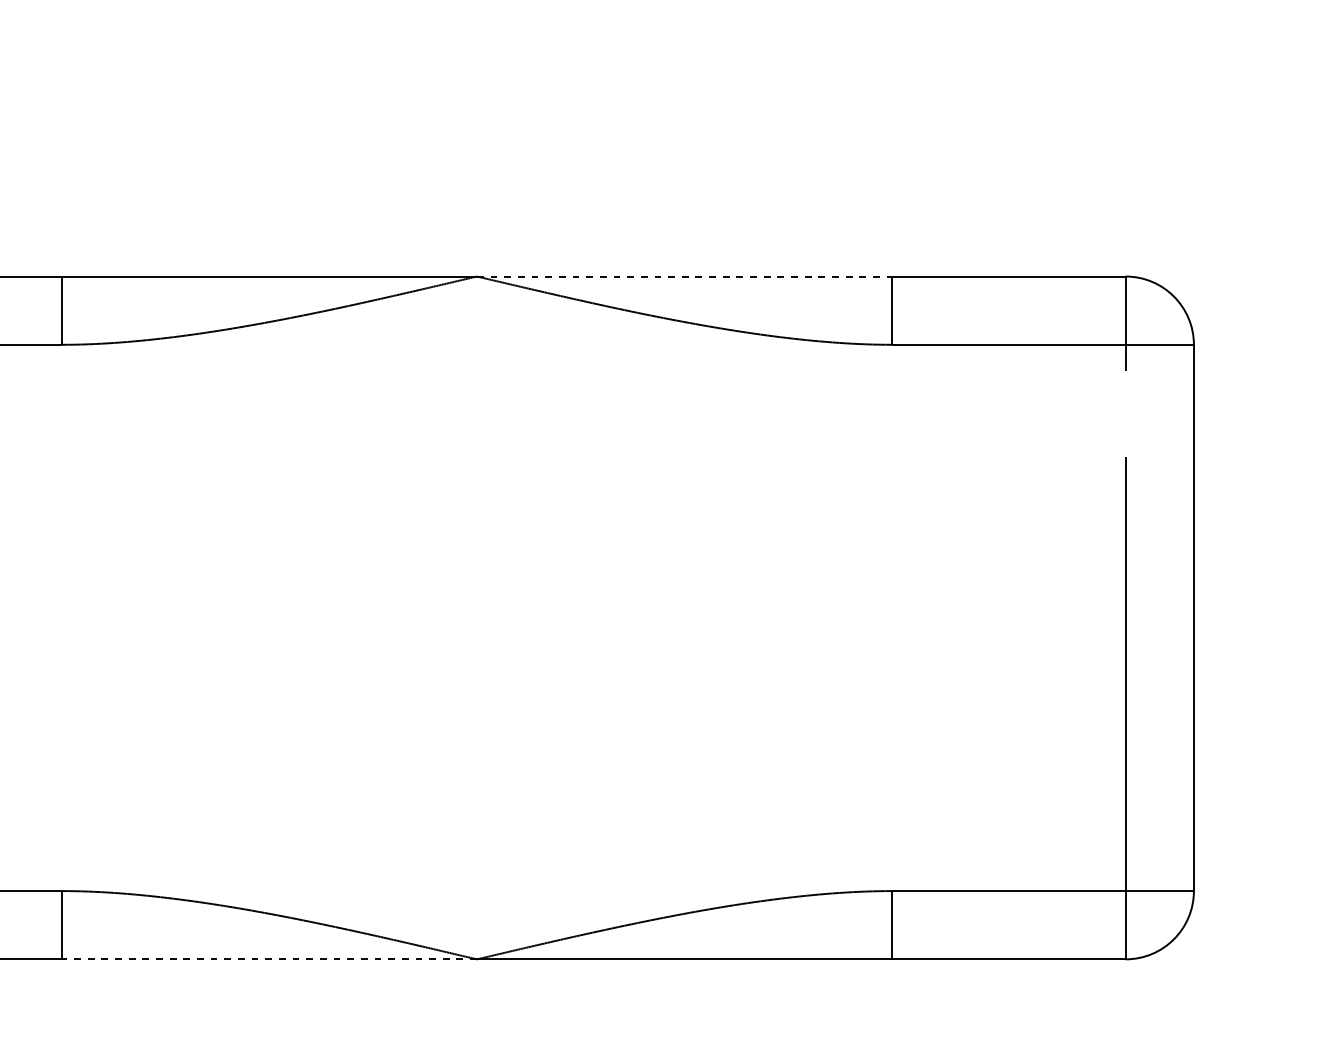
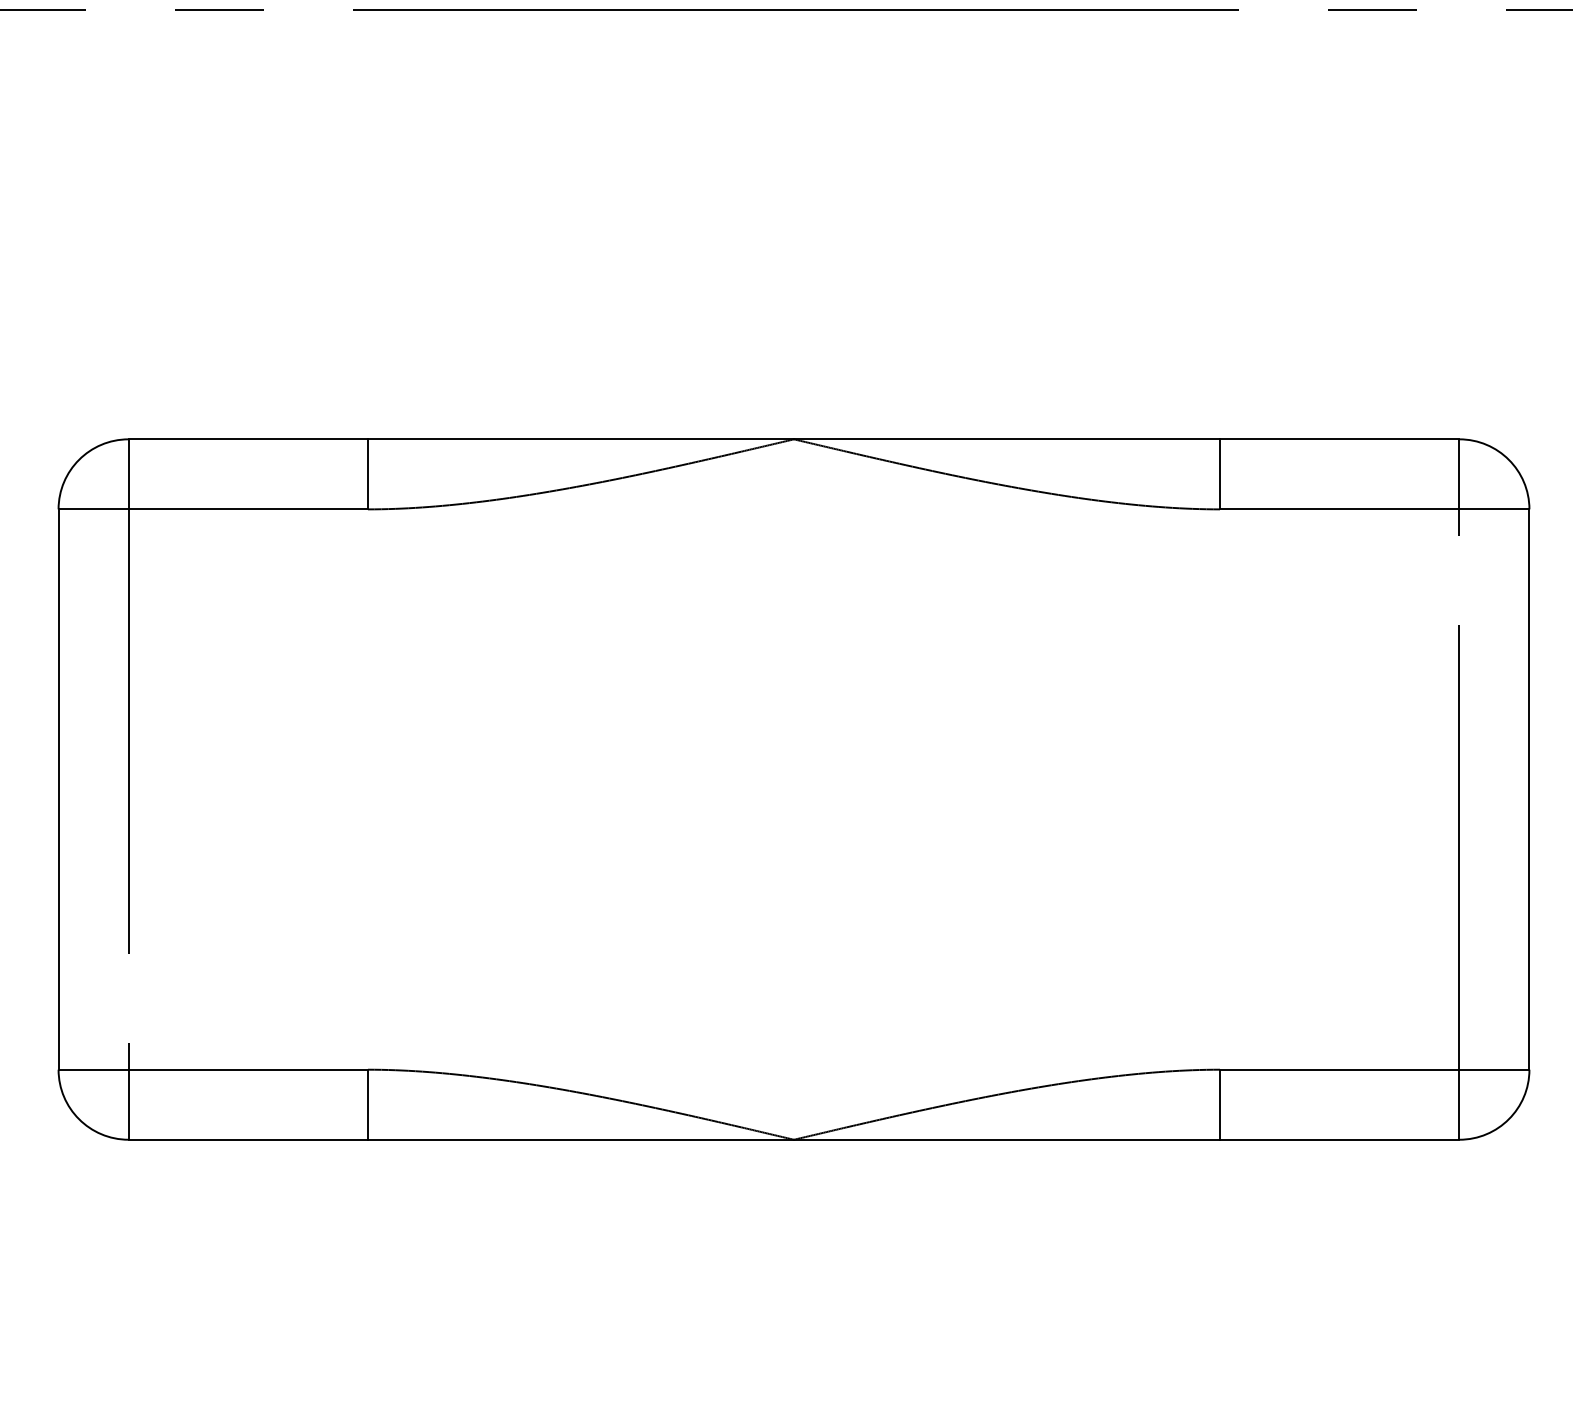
line: (685, 276) -> (1007, 439), dashed -> solid
line: (268, 959) -> (580, 1139), dashed -> solid

